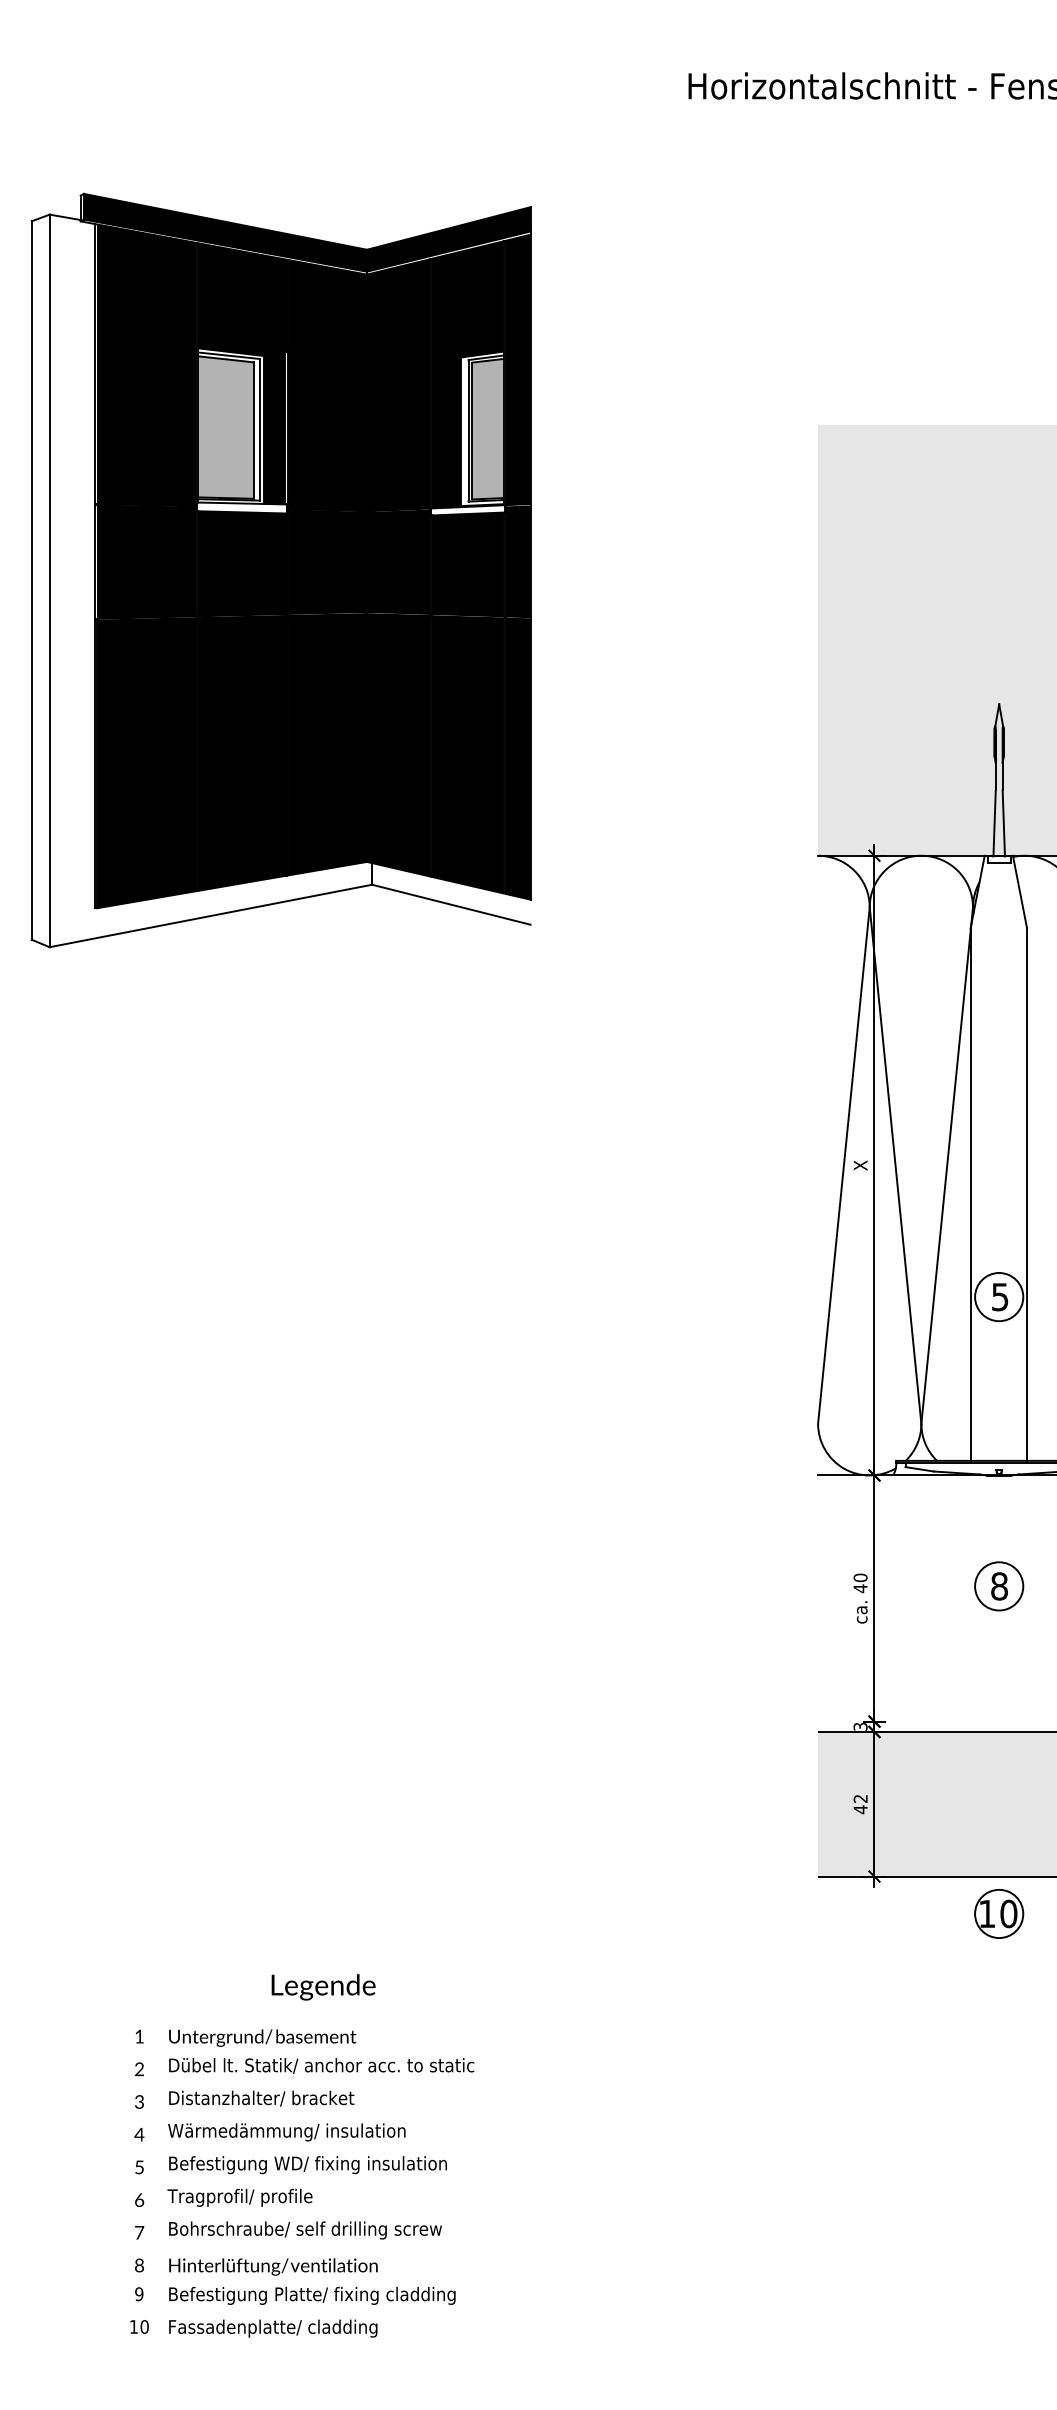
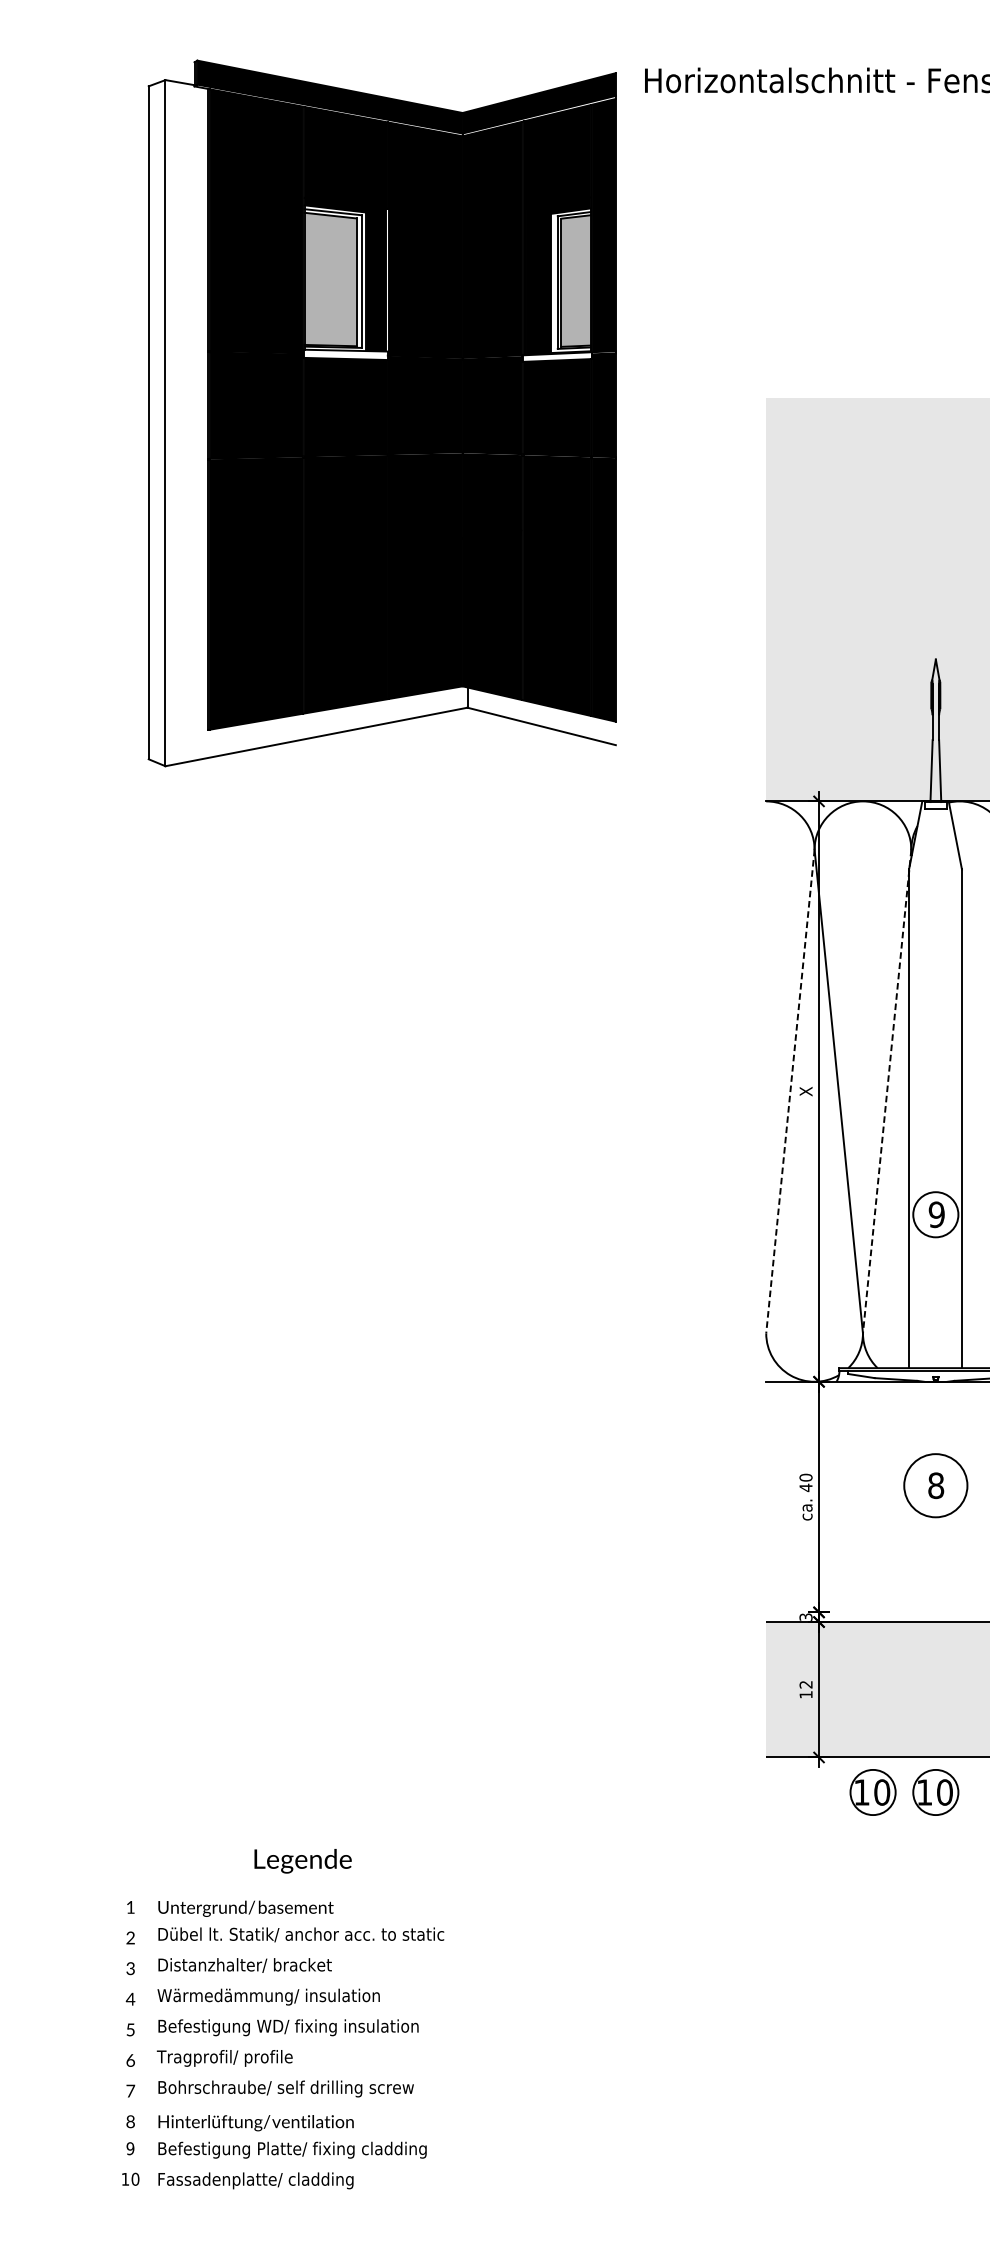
part: (280, 570) -> (381, 413), moved
line: (843, 1166) -> (790, 1092), solid -> dashed
line: (947, 1166) -> (887, 1092), solid -> dashed
text: (999, 1296) -> (936, 1214), 5 -> 9
circle: (999, 1586) -> (936, 1485), size x1.4
text: (860, 1809) -> (805, 1694), 42 -> 12
part: (932, 1913) -> (873, 1792), added

